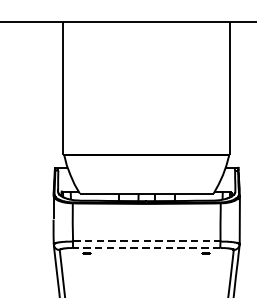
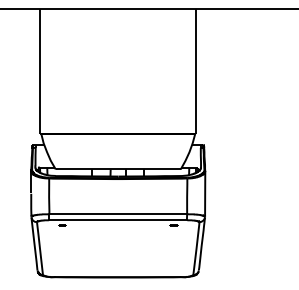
line: (148, 241) -> (119, 214), dashed -> solid
line: (145, 248) -> (117, 220), dashed -> solid

